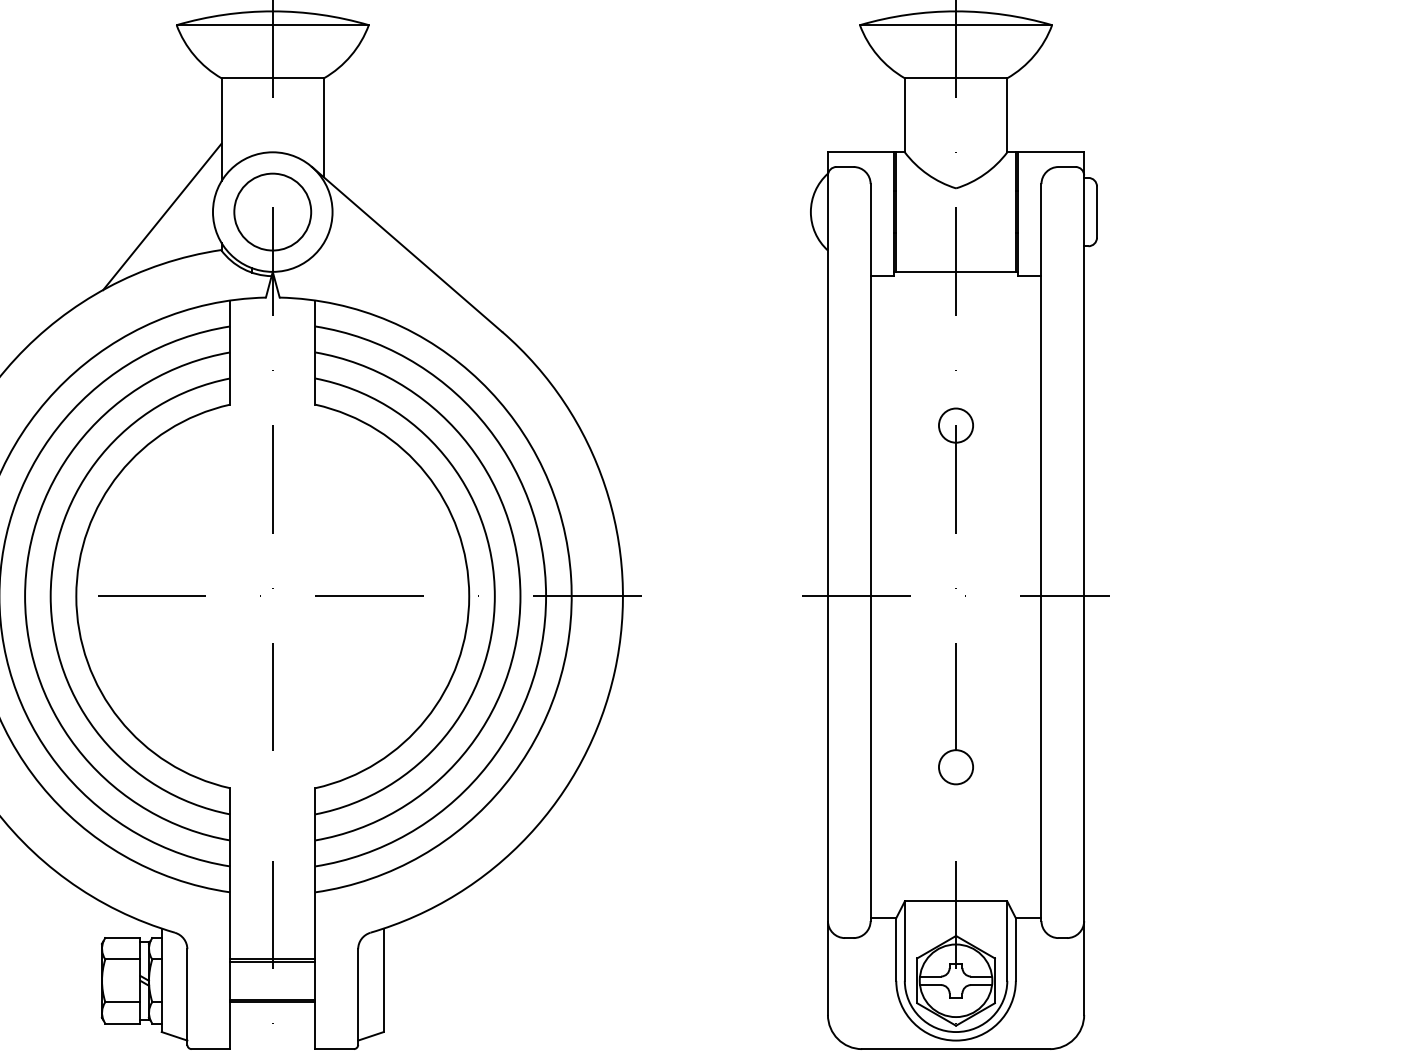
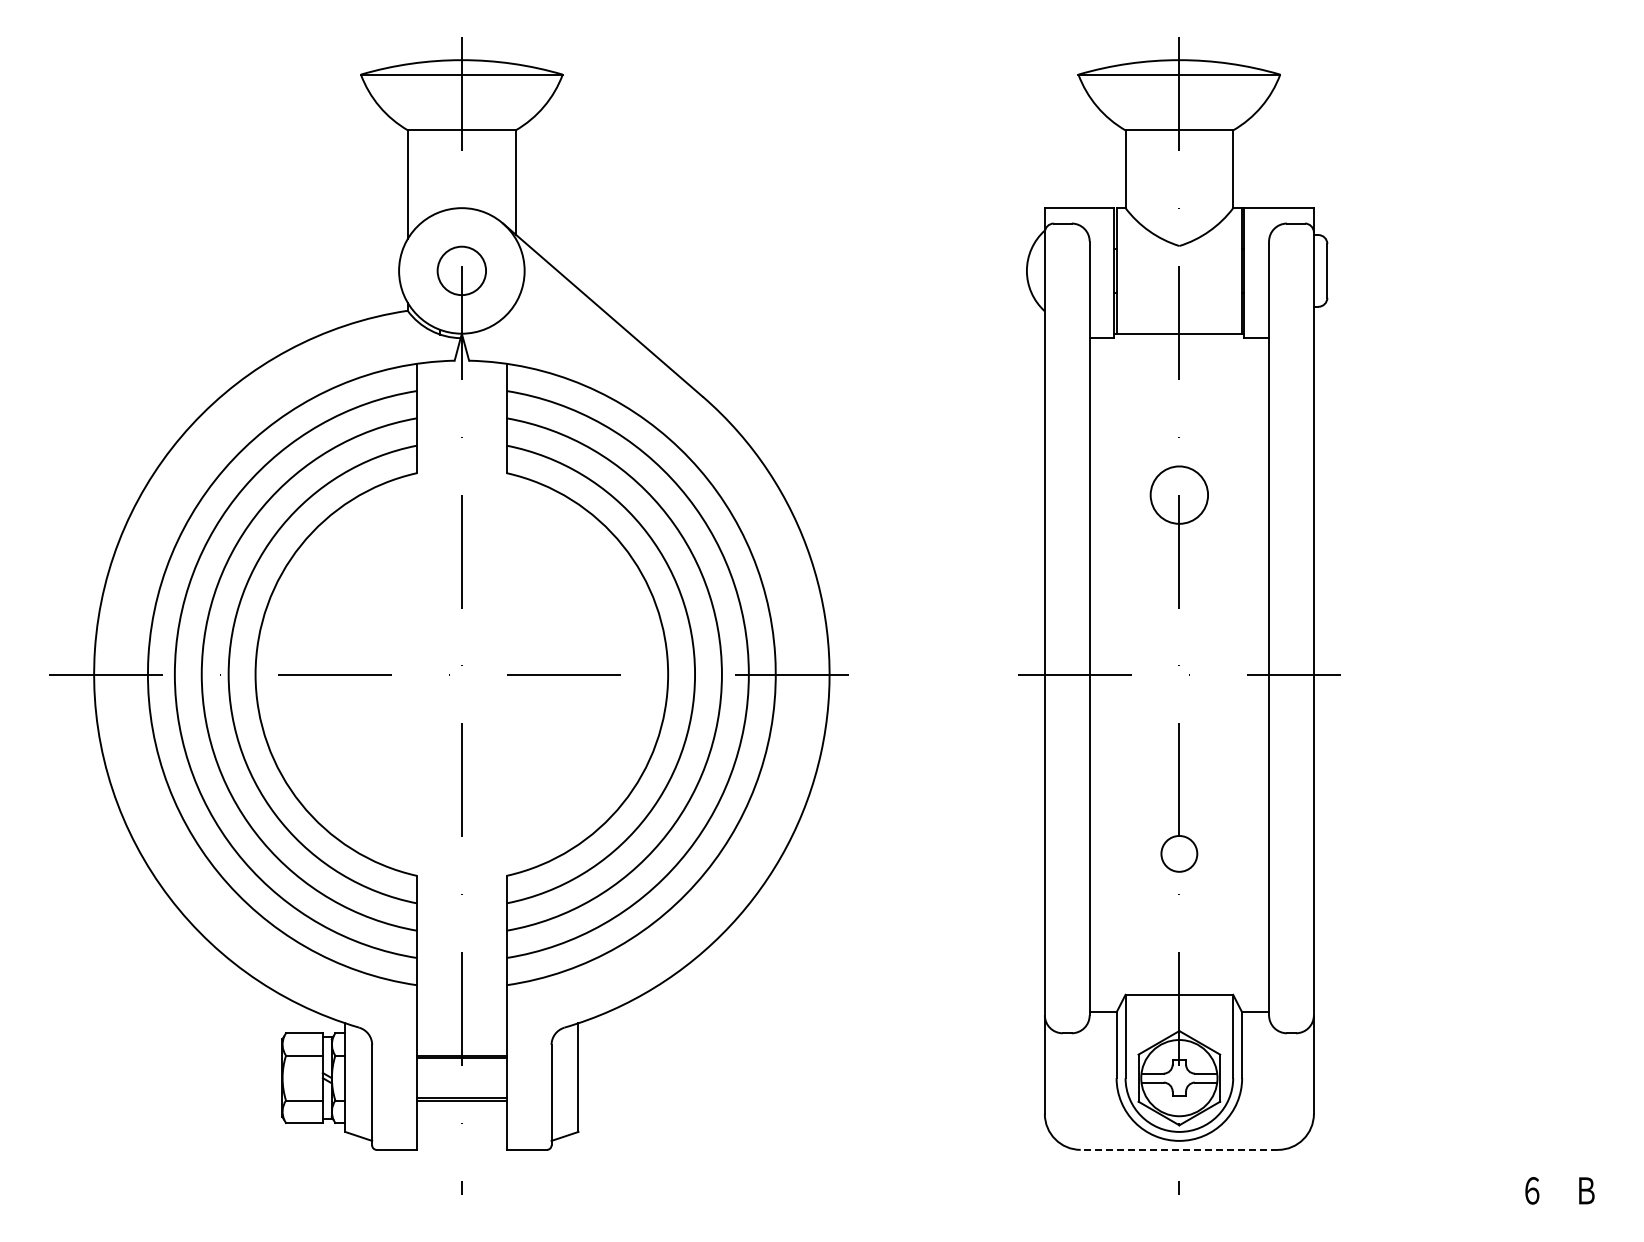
circle: (272, 211) -> (461, 270), size x0.6
line: (161, 216) -> (345, 275), removed
circle: (956, 425) -> (1179, 495), size x1.6
line: (956, 1048) -> (1179, 1149), solid -> dashed

